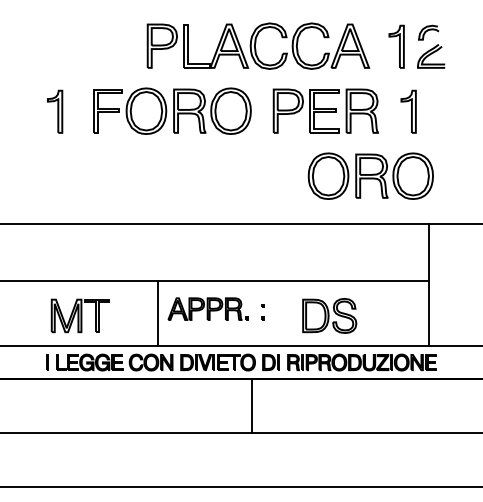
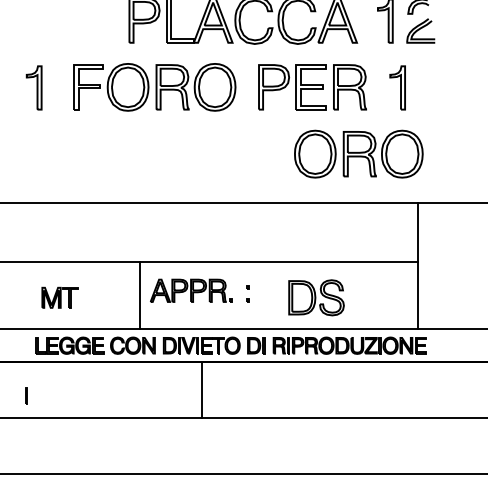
part: (79, 315) -> (59, 297), size x0.6
line: (47, 362) -> (26, 396), moved
line: (252, 405) -> (202, 389), moved

